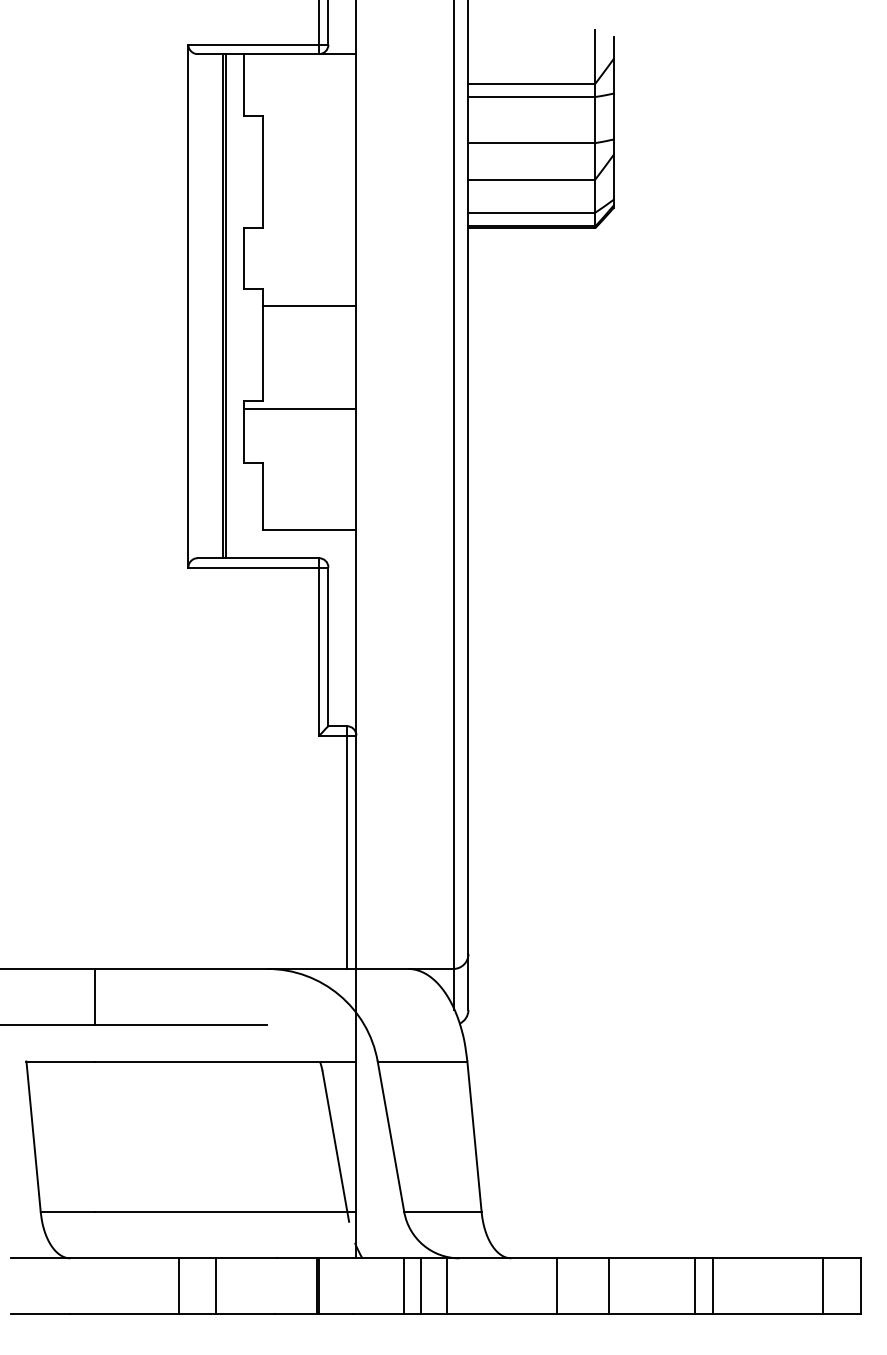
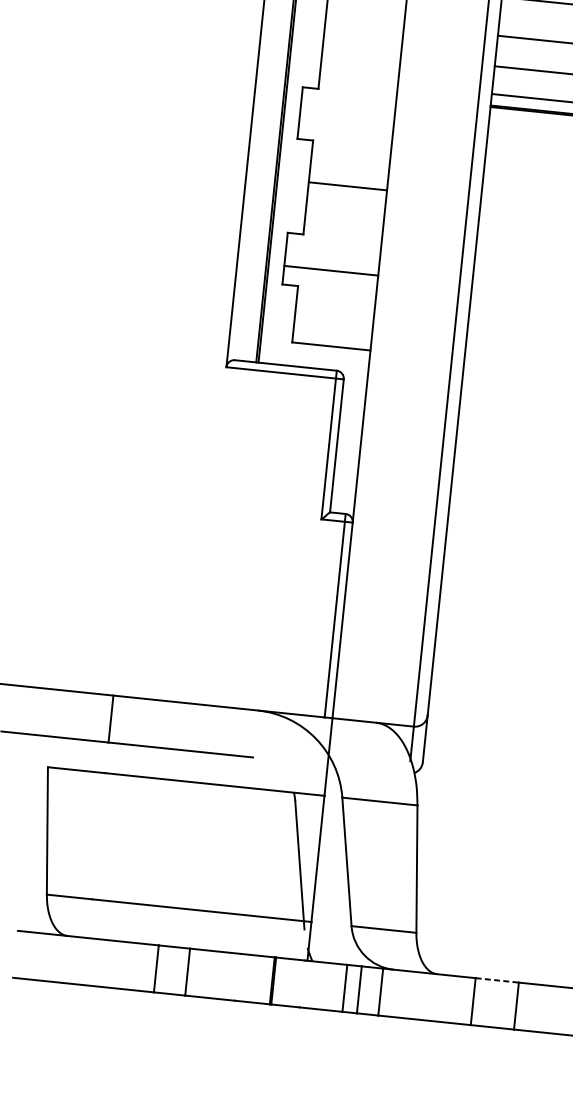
line: (309, 306) -> (347, 186), moved
line: (300, 408) -> (331, 270), moved
line: (582, 1258) -> (496, 980), solid -> dashed

